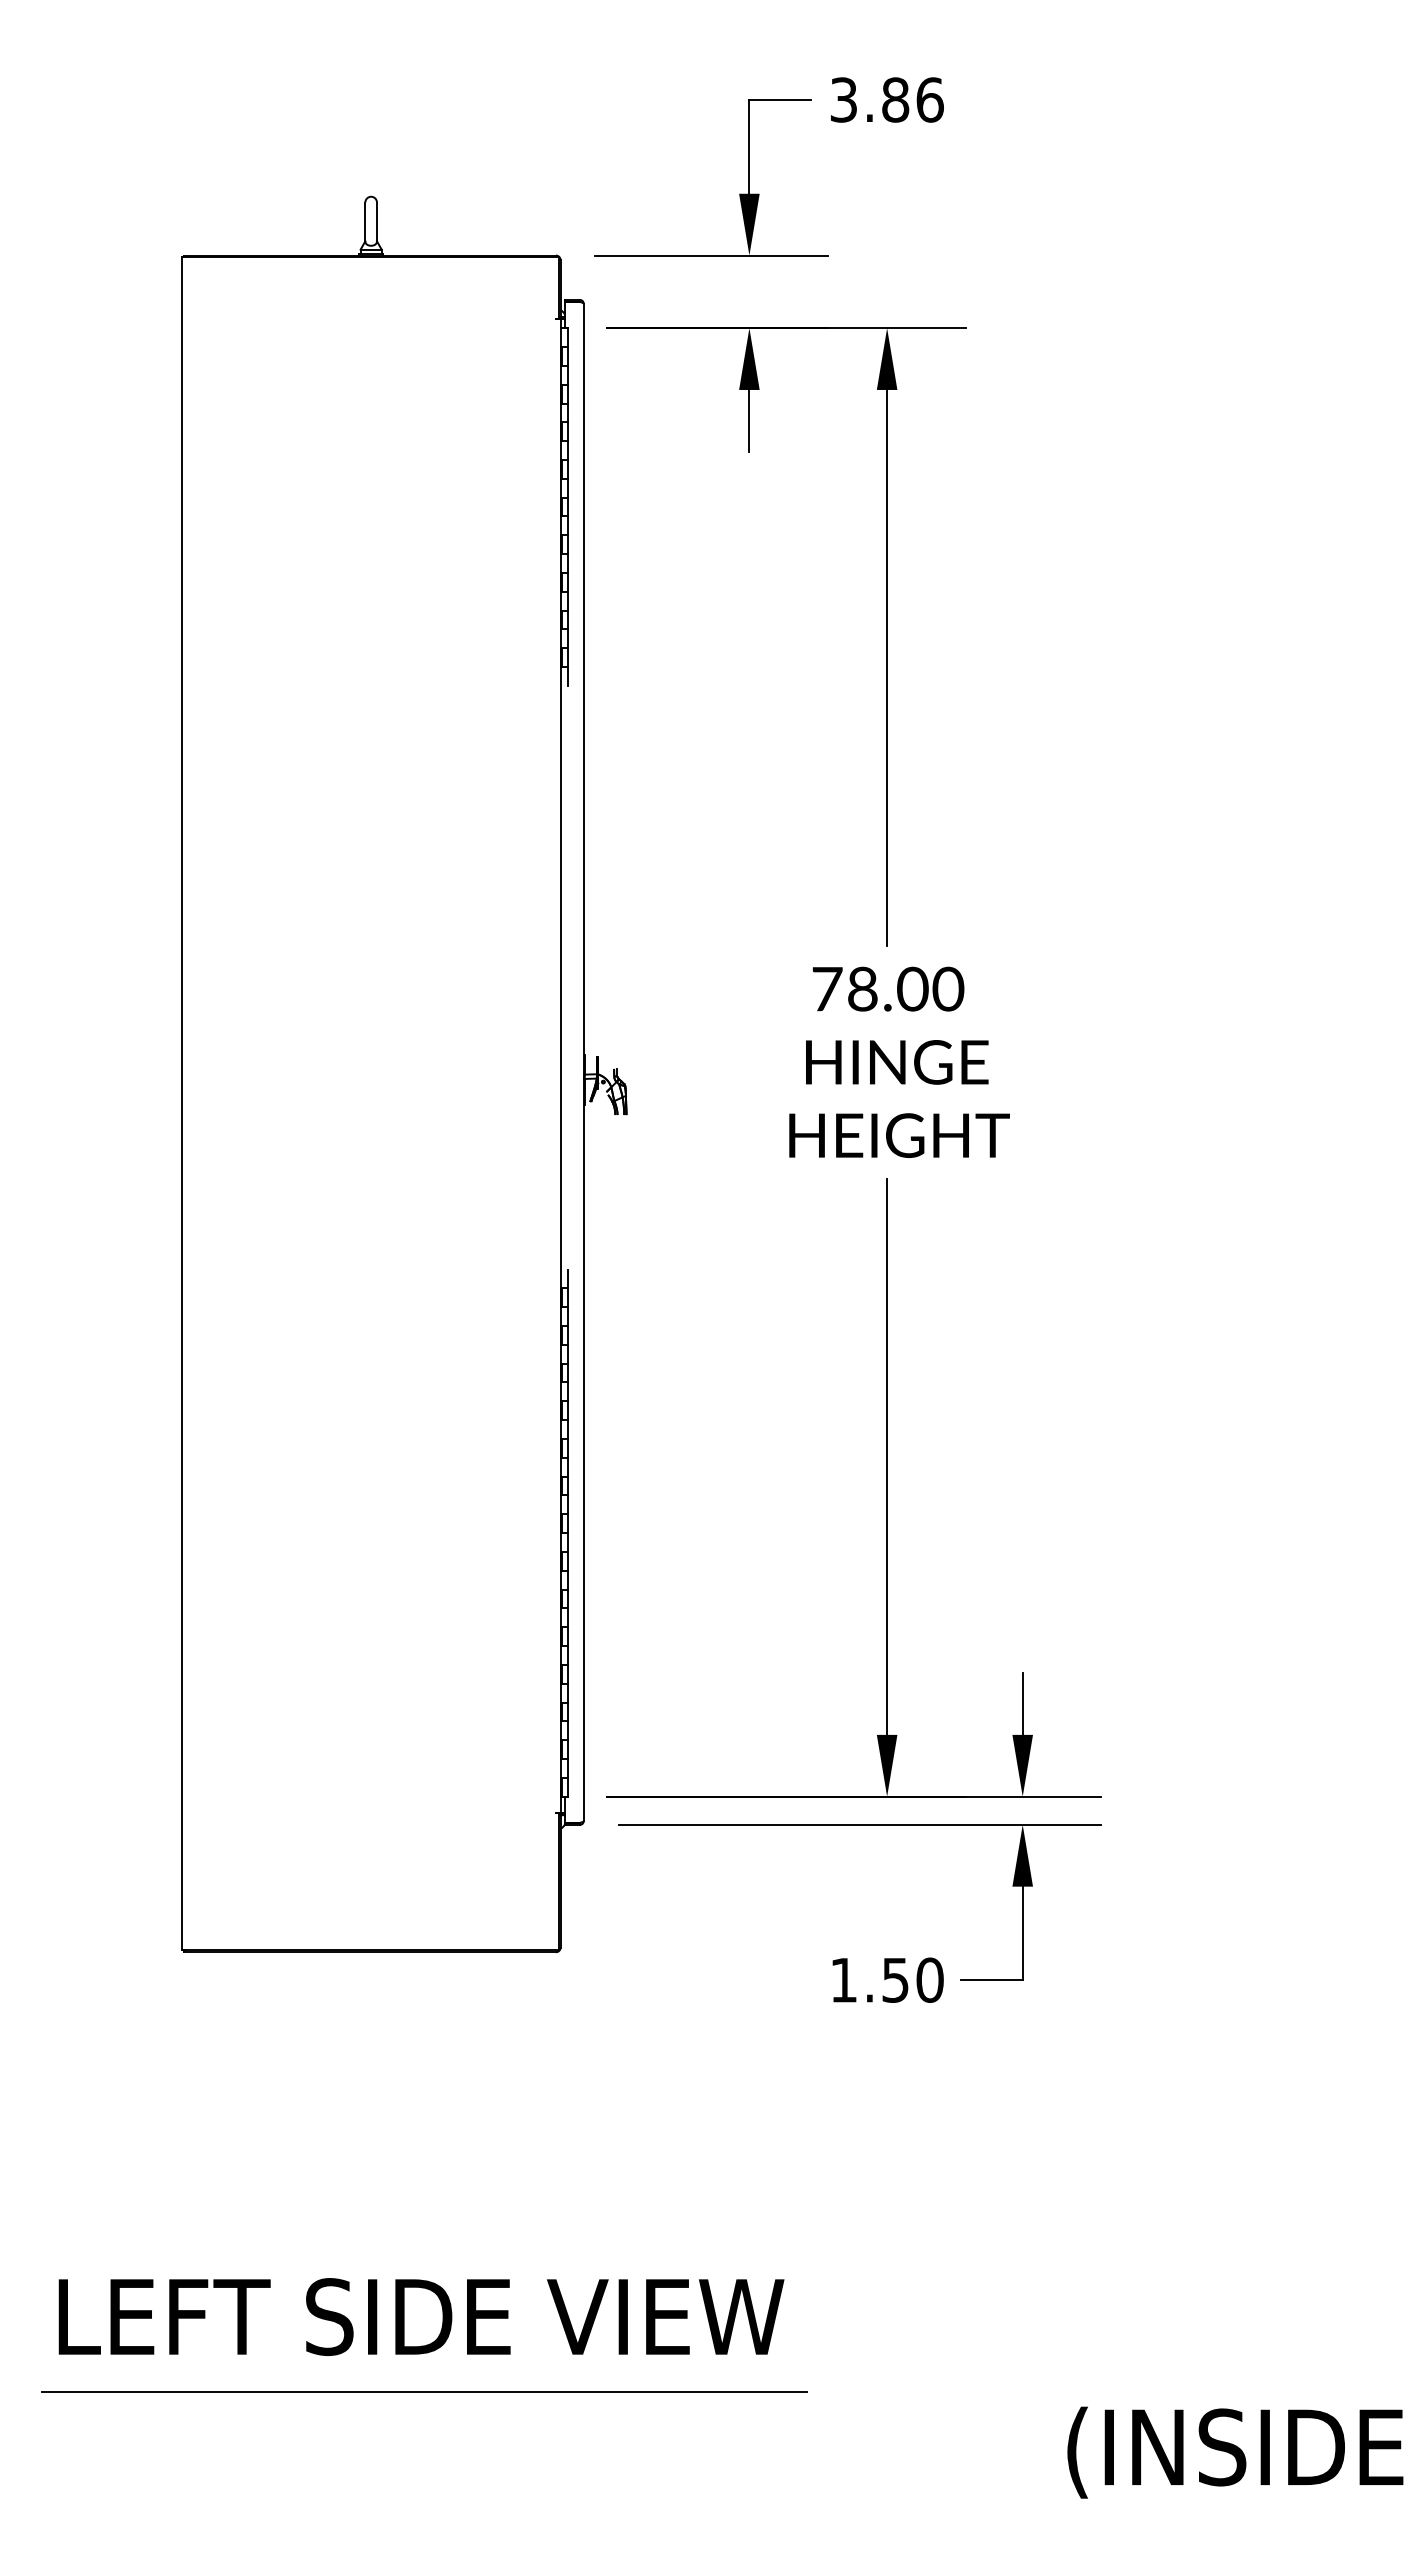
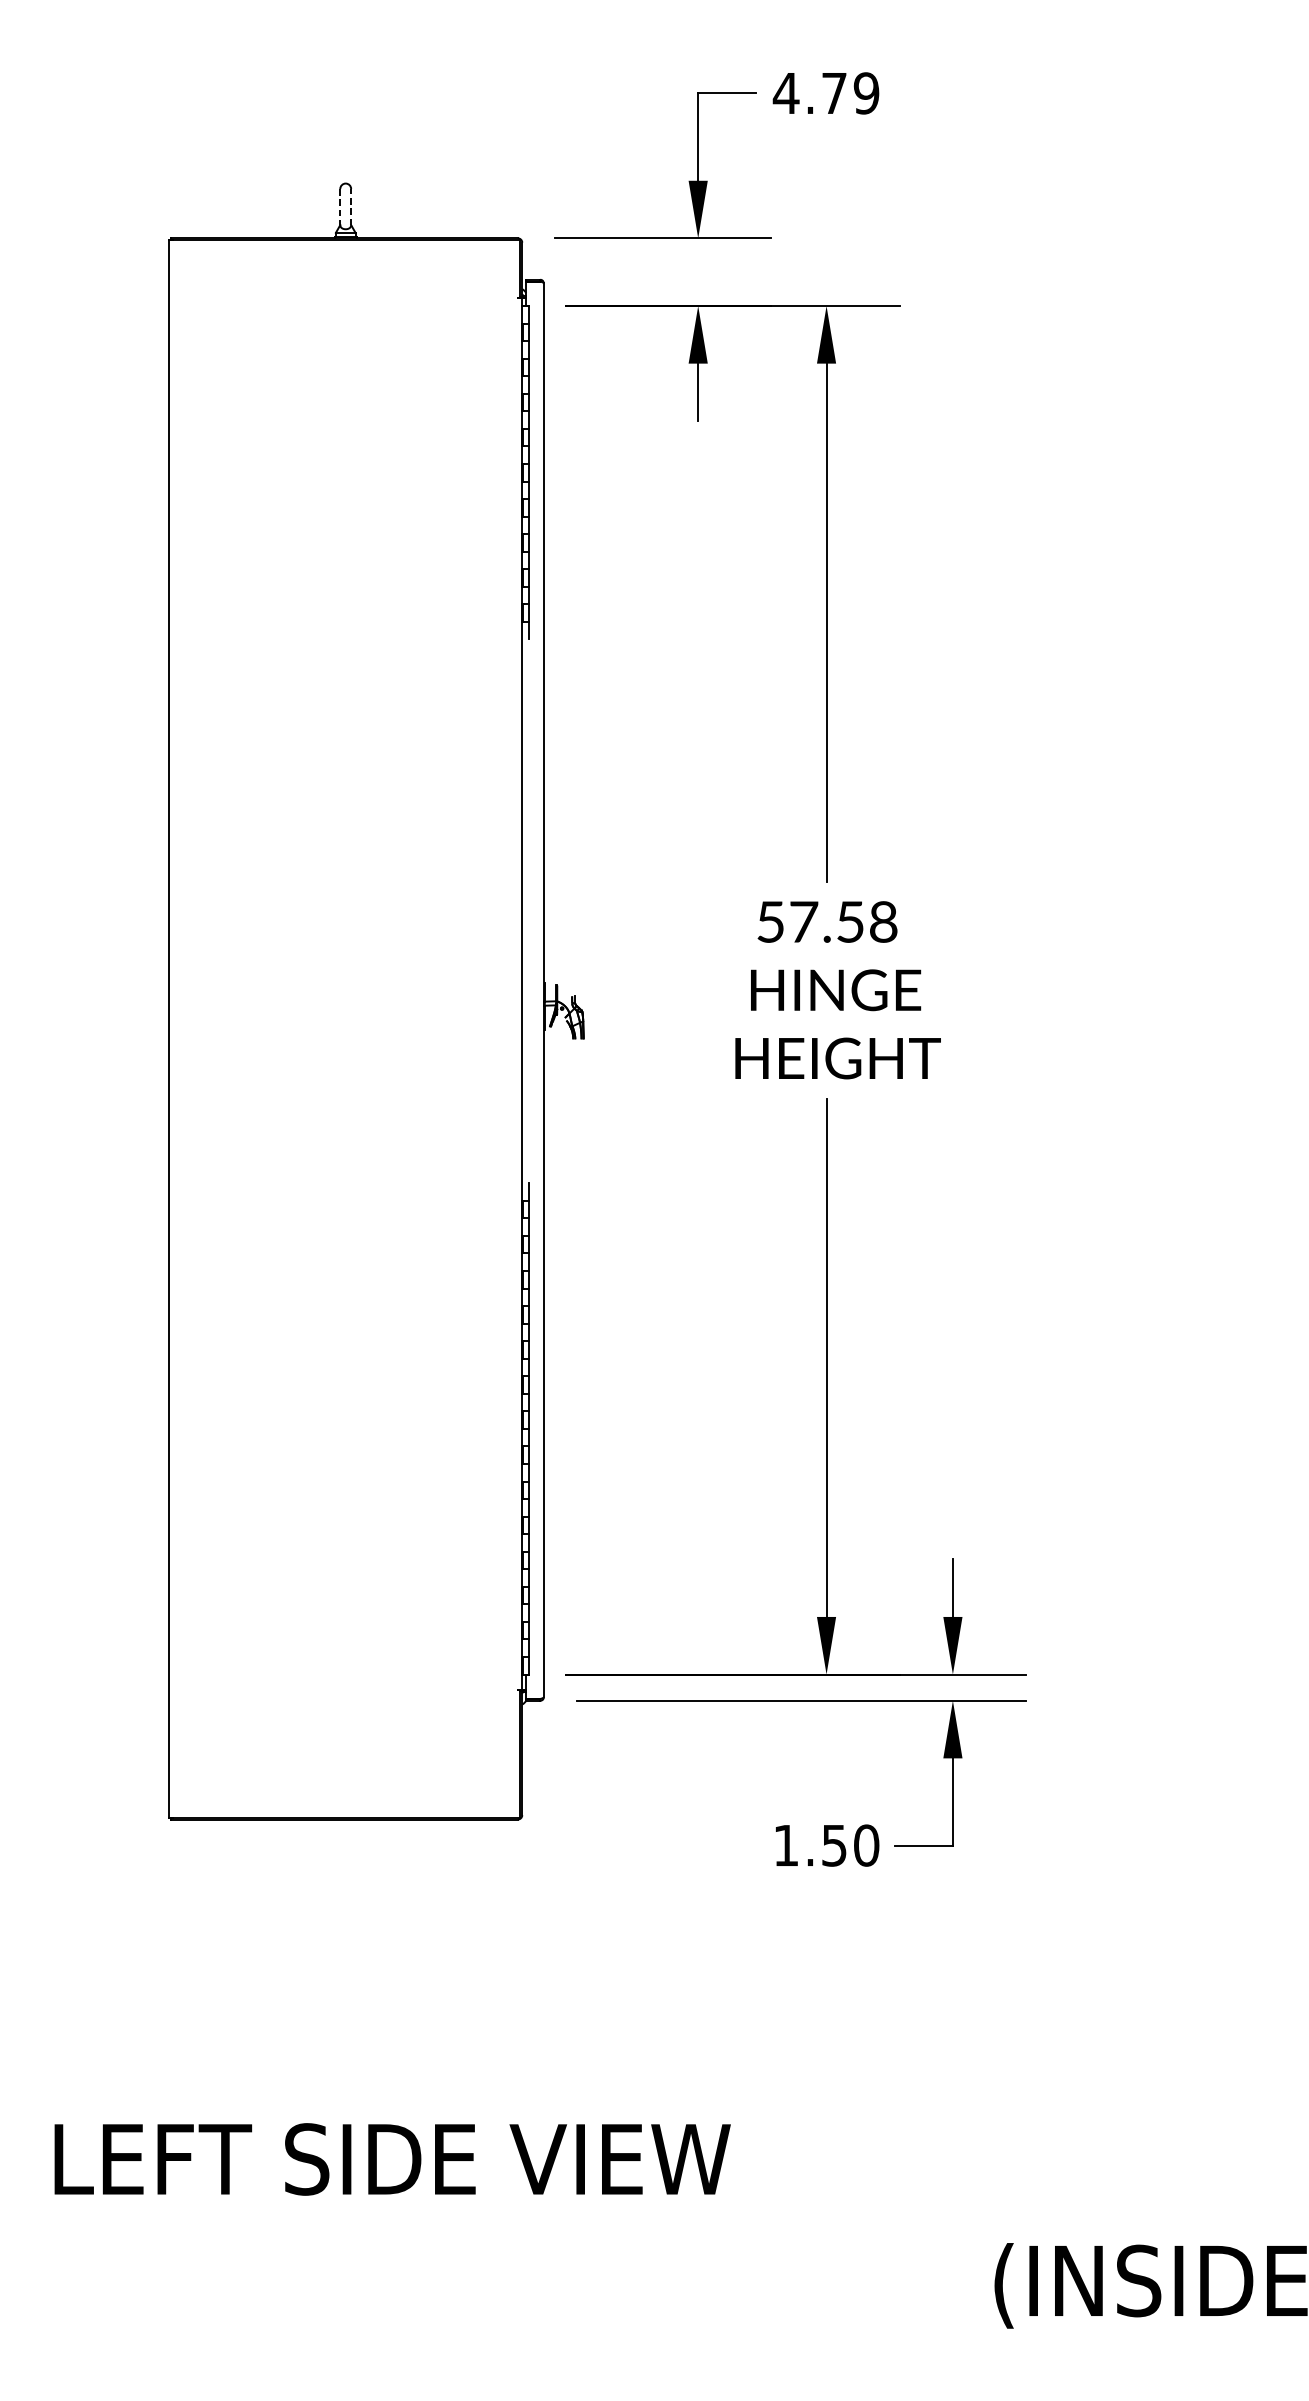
text: (886, 99) -> (825, 92), 3.86 -> 4.79
line: (377, 221) -> (351, 206), solid -> dashed
line: (365, 222) -> (340, 207), solid -> dashed
text: (888, 988) -> (827, 921), 78.00 -> 57.58
line: (424, 2391) -> (395, 2228), removed

